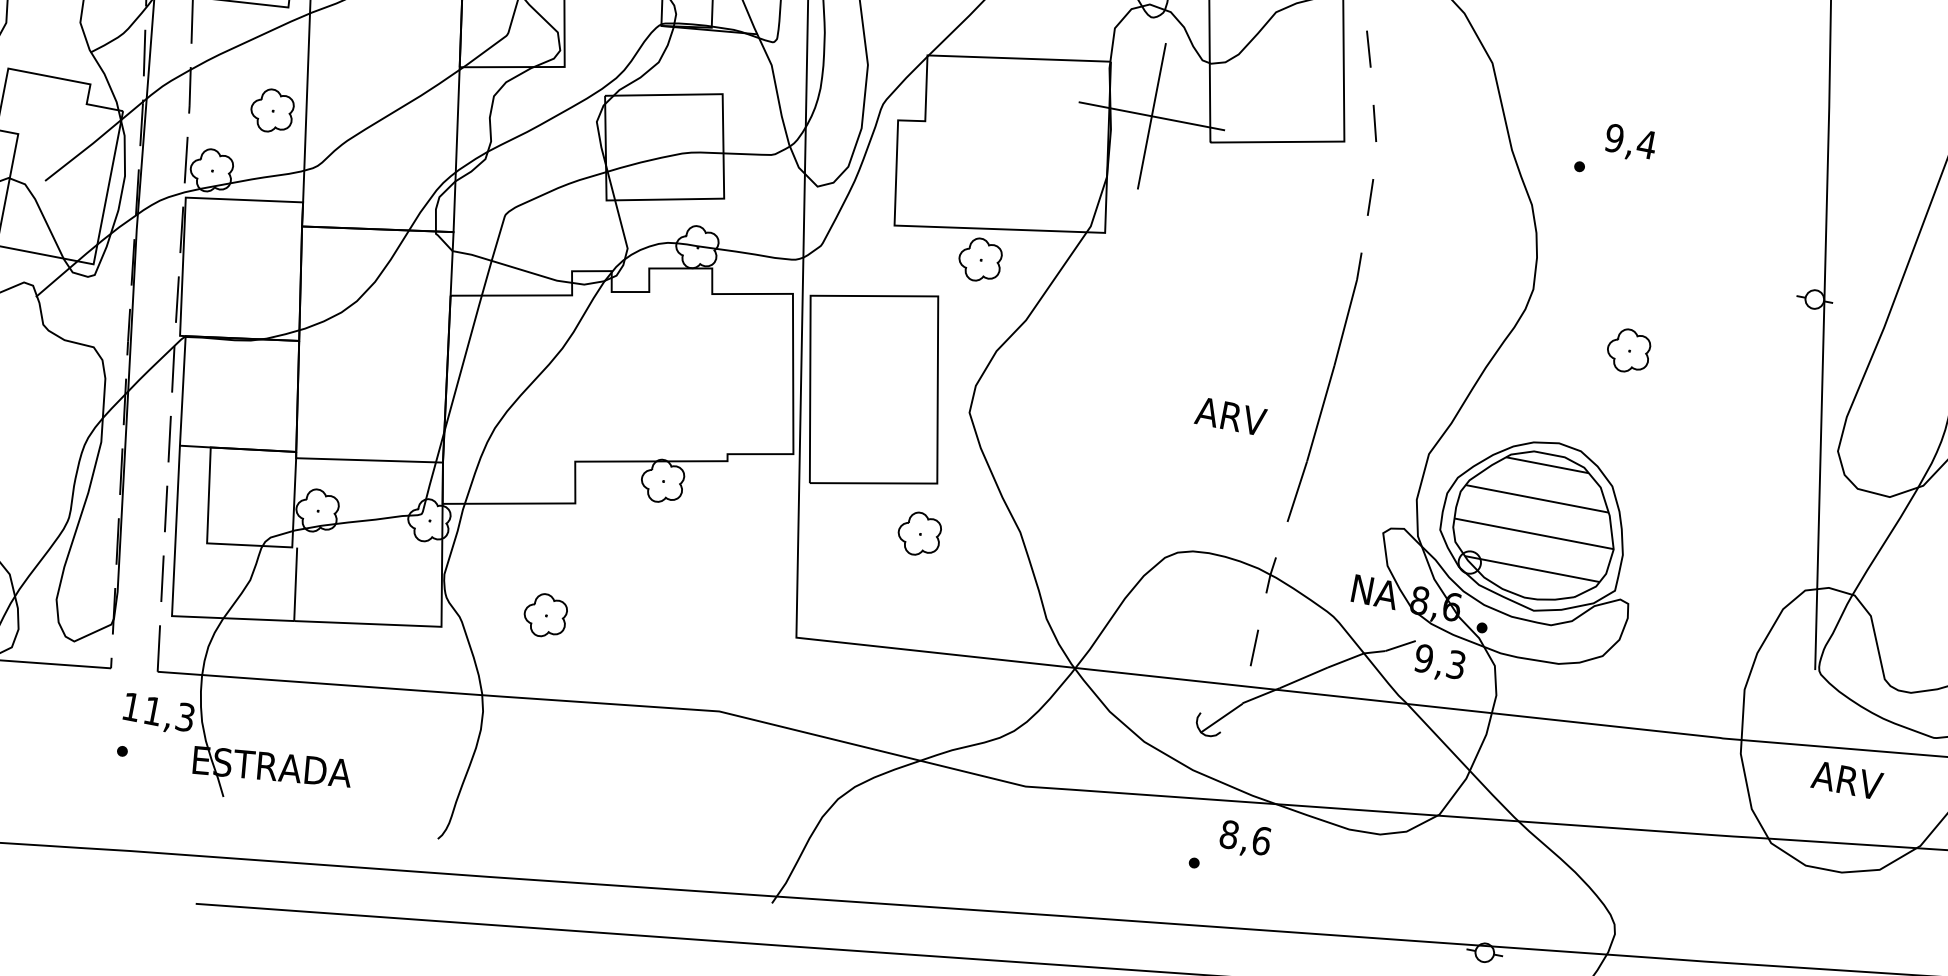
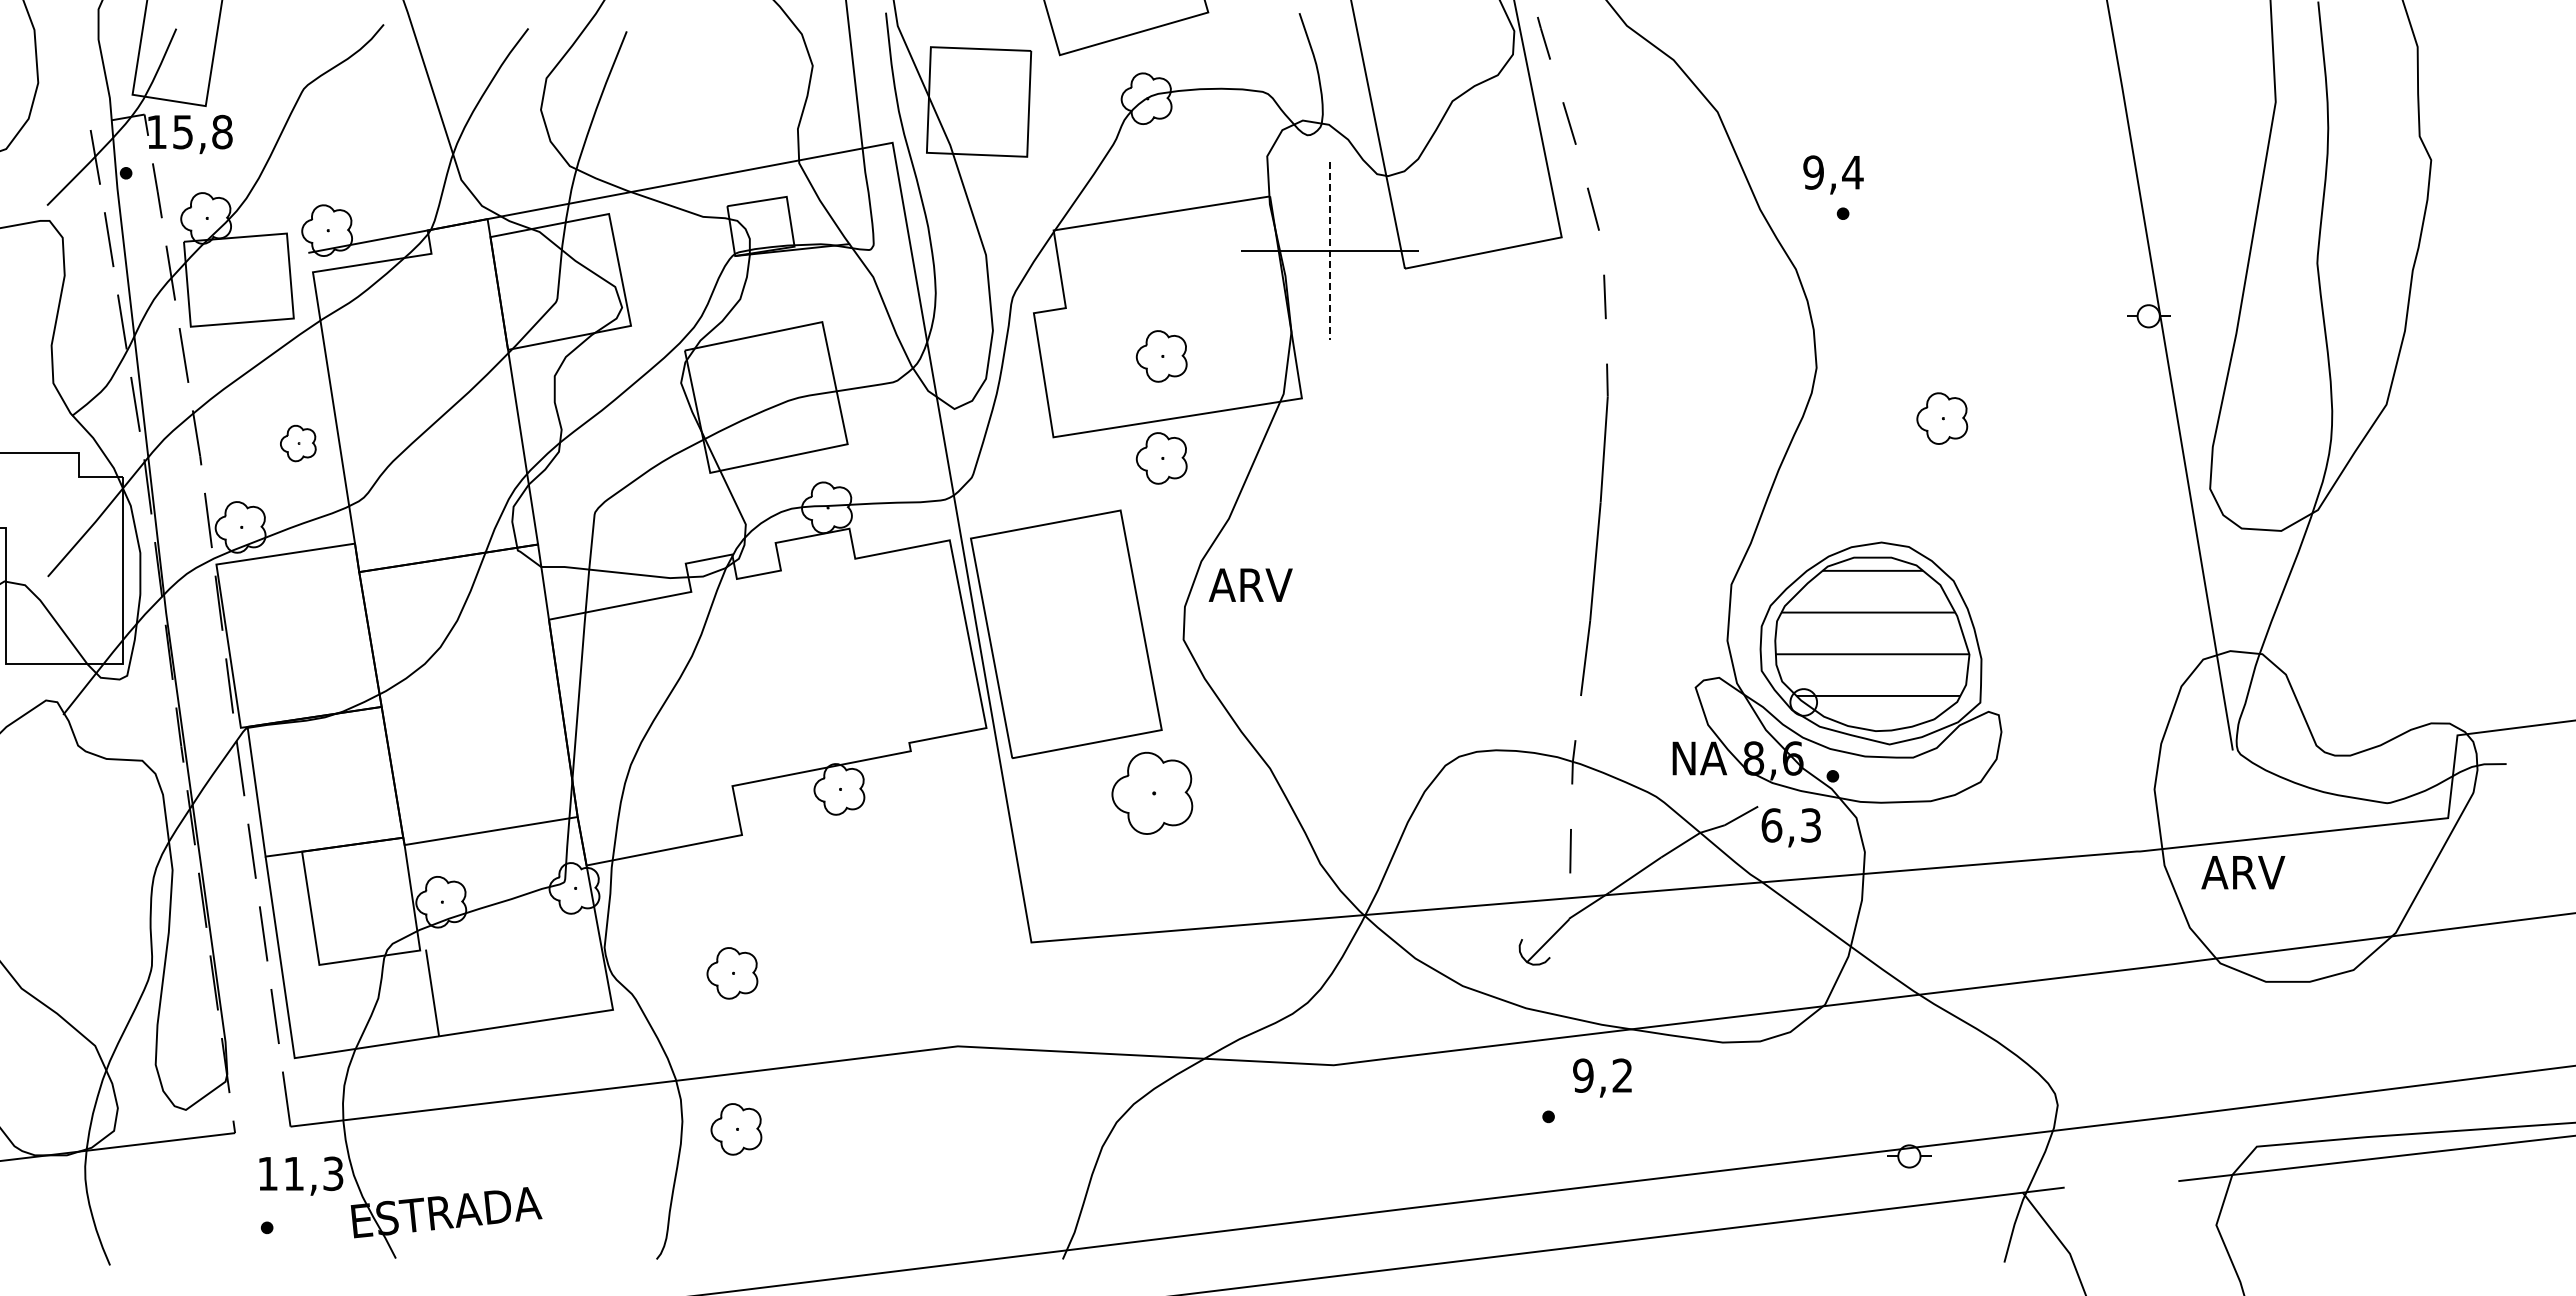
part: (272, 111) -> (298, 443), size x0.7
line: (1151, 116) -> (1330, 251), solid -> dashed
text: (1630, 143) -> (1833, 174), moved
part: (996, 176) -> (1161, 356), added
text: (1230, 415) -> (1250, 584), moved
part: (919, 534) -> (1152, 793), size x1.6
text: (1423, 658) -> (1771, 825), 9,3 -> 6,3
part: (524, 744) -> (736, 1129), added
text: (1847, 780) -> (2243, 872), moved
text: (1245, 837) -> (1603, 1075), 8,6 -> 9,2

